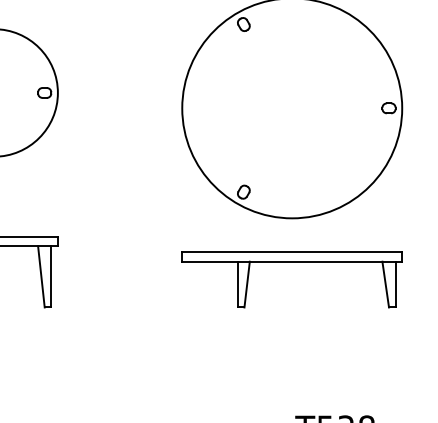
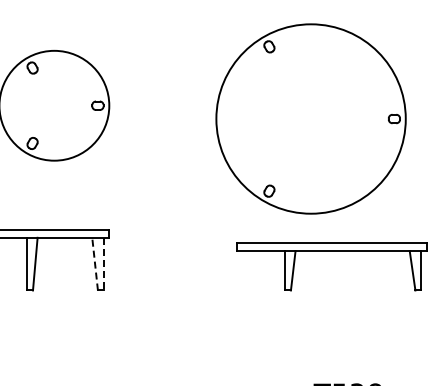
part: (291, 262) -> (331, 251), moved
line: (41, 276) -> (95, 263), solid -> dashed
line: (51, 277) -> (103, 264), solid -> dashed

